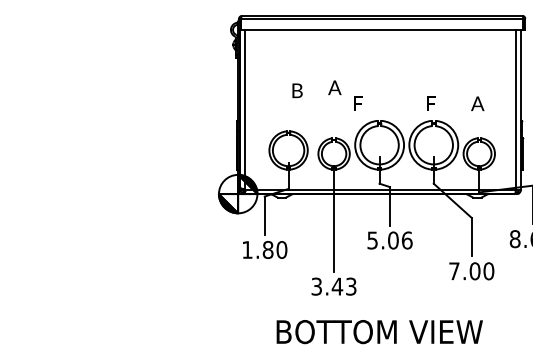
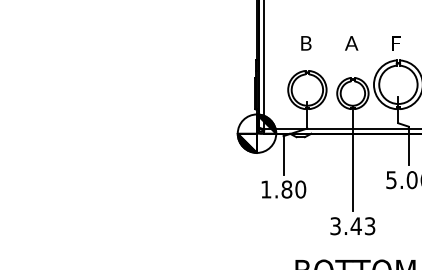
text: (334, 87) -> (351, 43), moved
text: (297, 90) -> (306, 43), moved
text: (358, 103) -> (396, 43), moved

